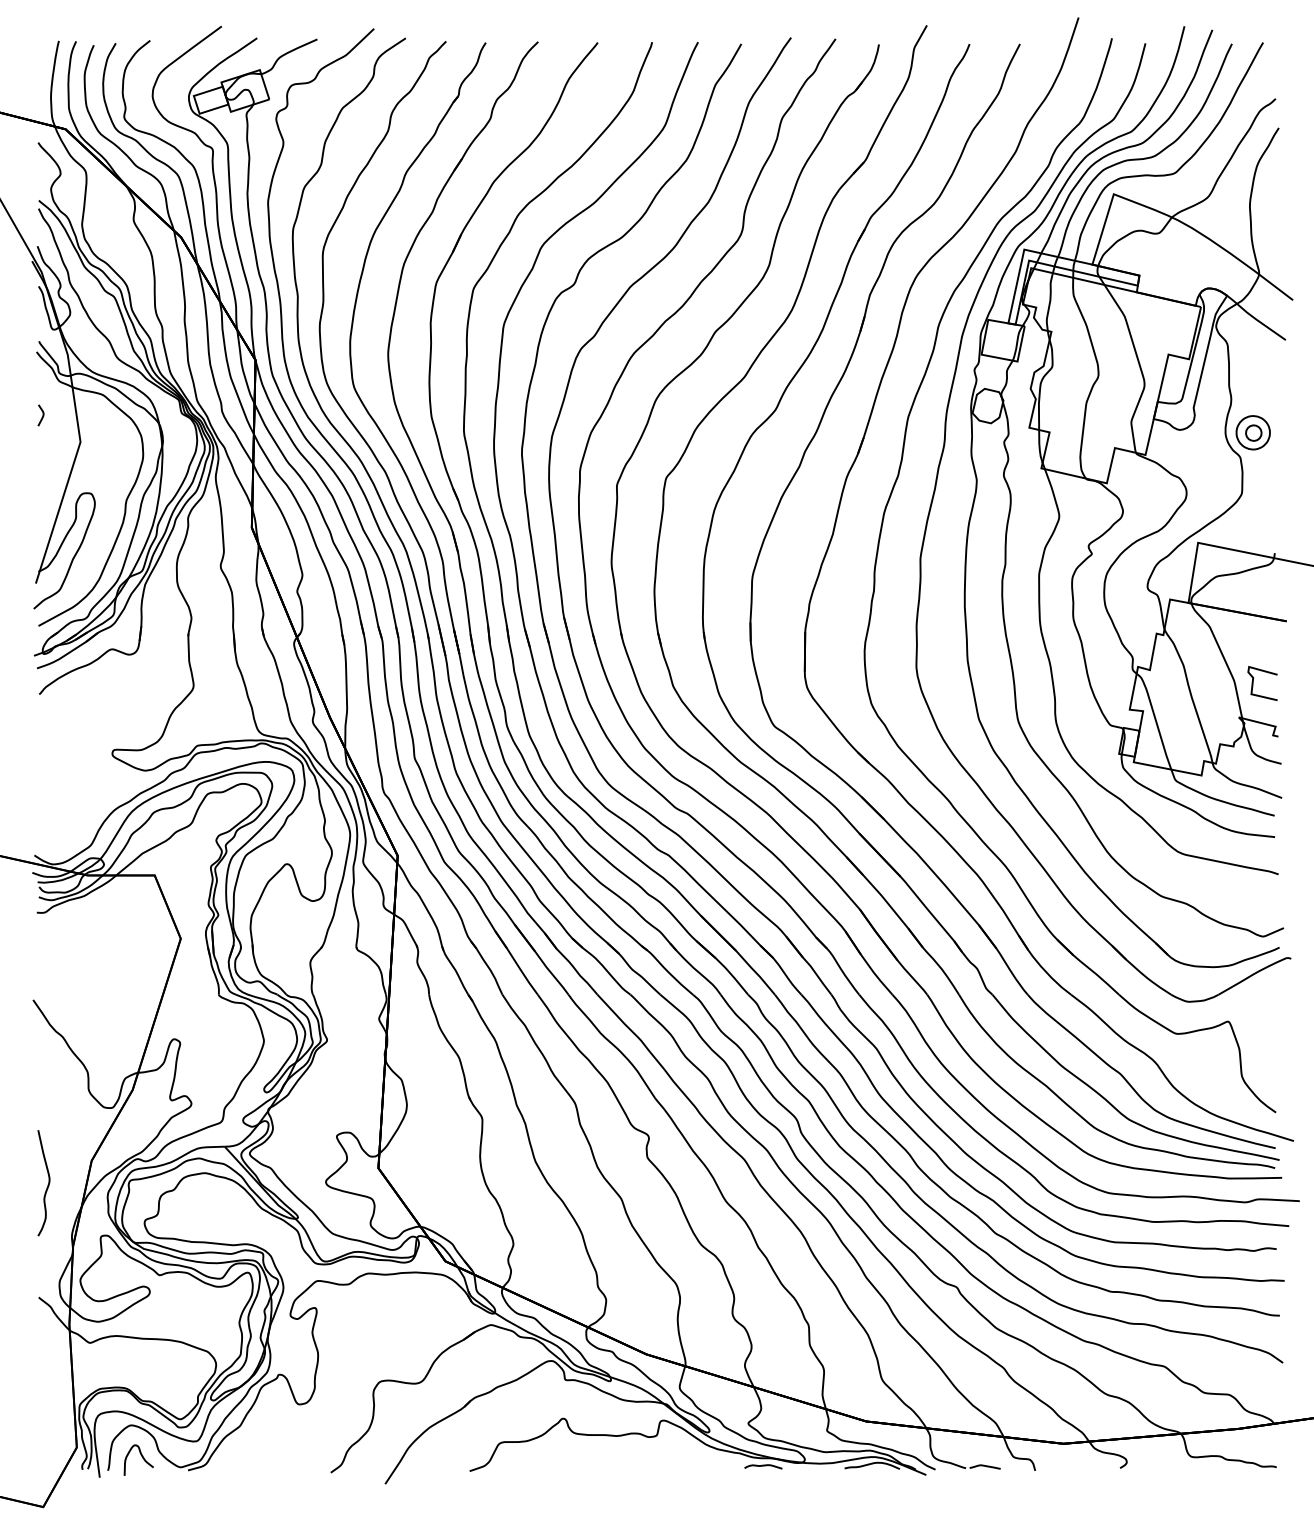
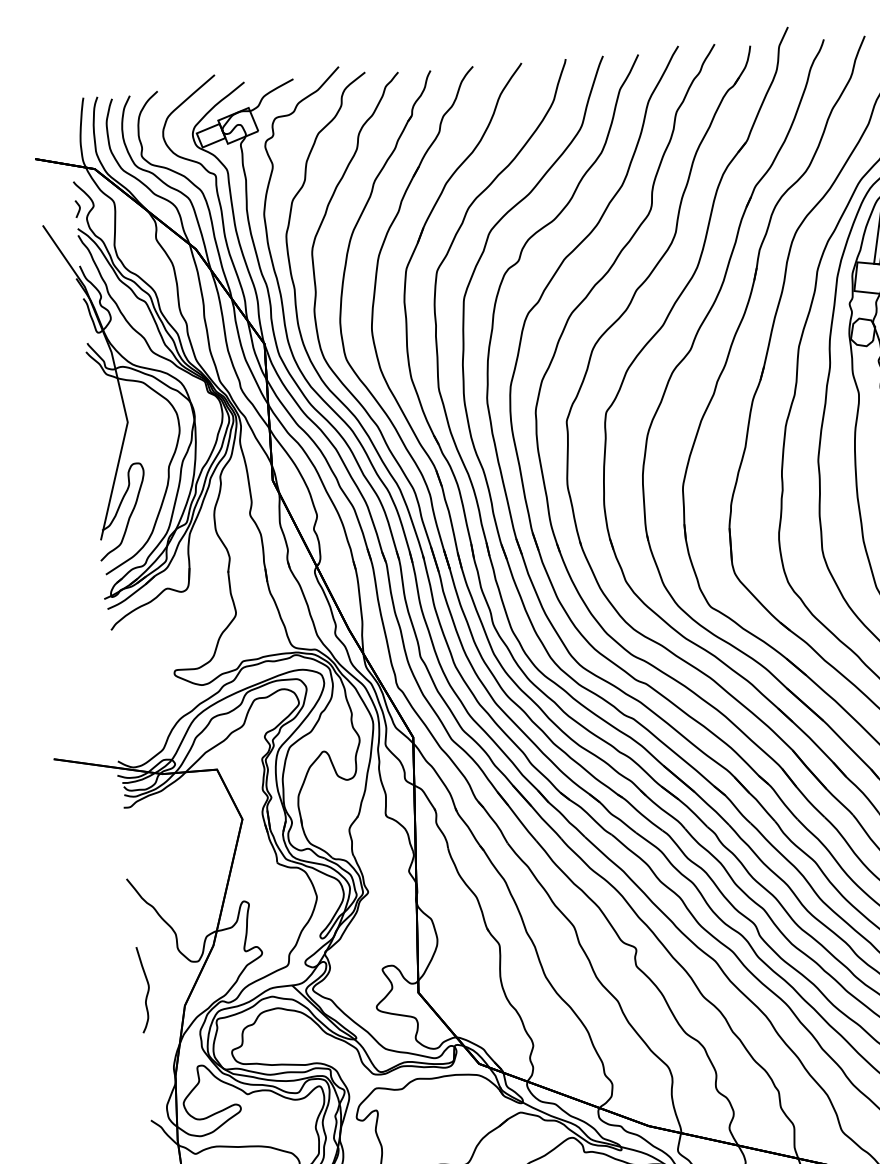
curve: (42, 415) -> (79, 208), moved
curve: (47, 1184) -> (147, 990), moved

